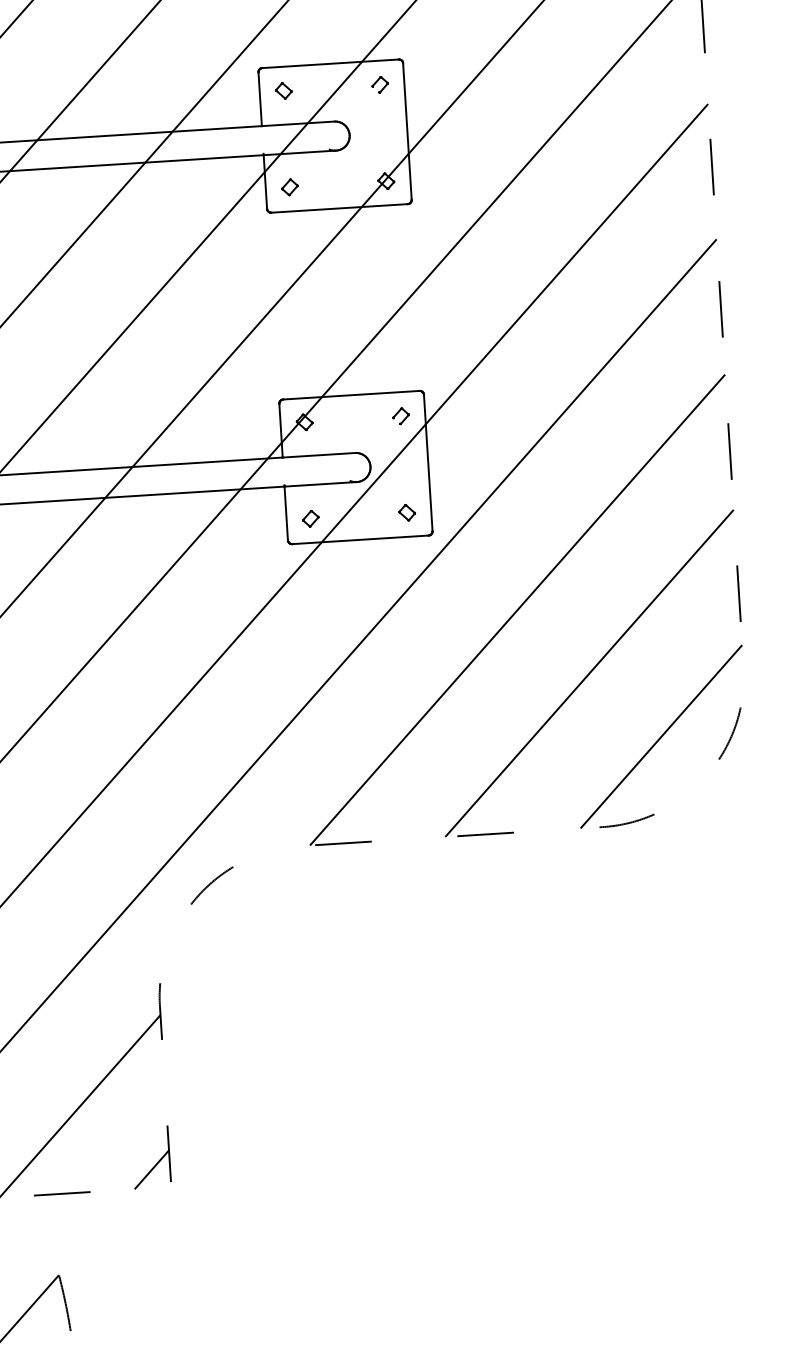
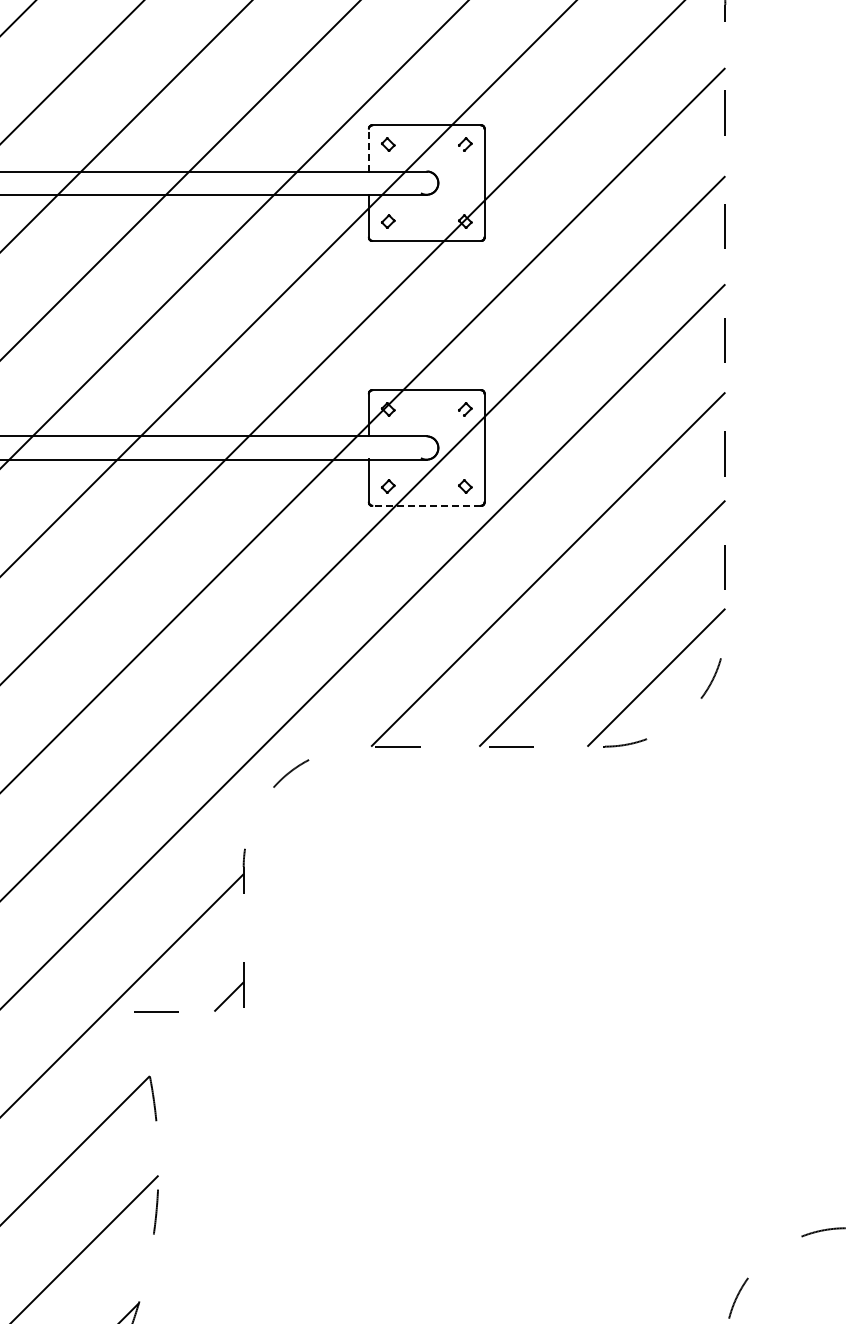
line: (259, 98) -> (368, 149), solid -> dashed
line: (360, 539) -> (426, 505), solid -> dashed

